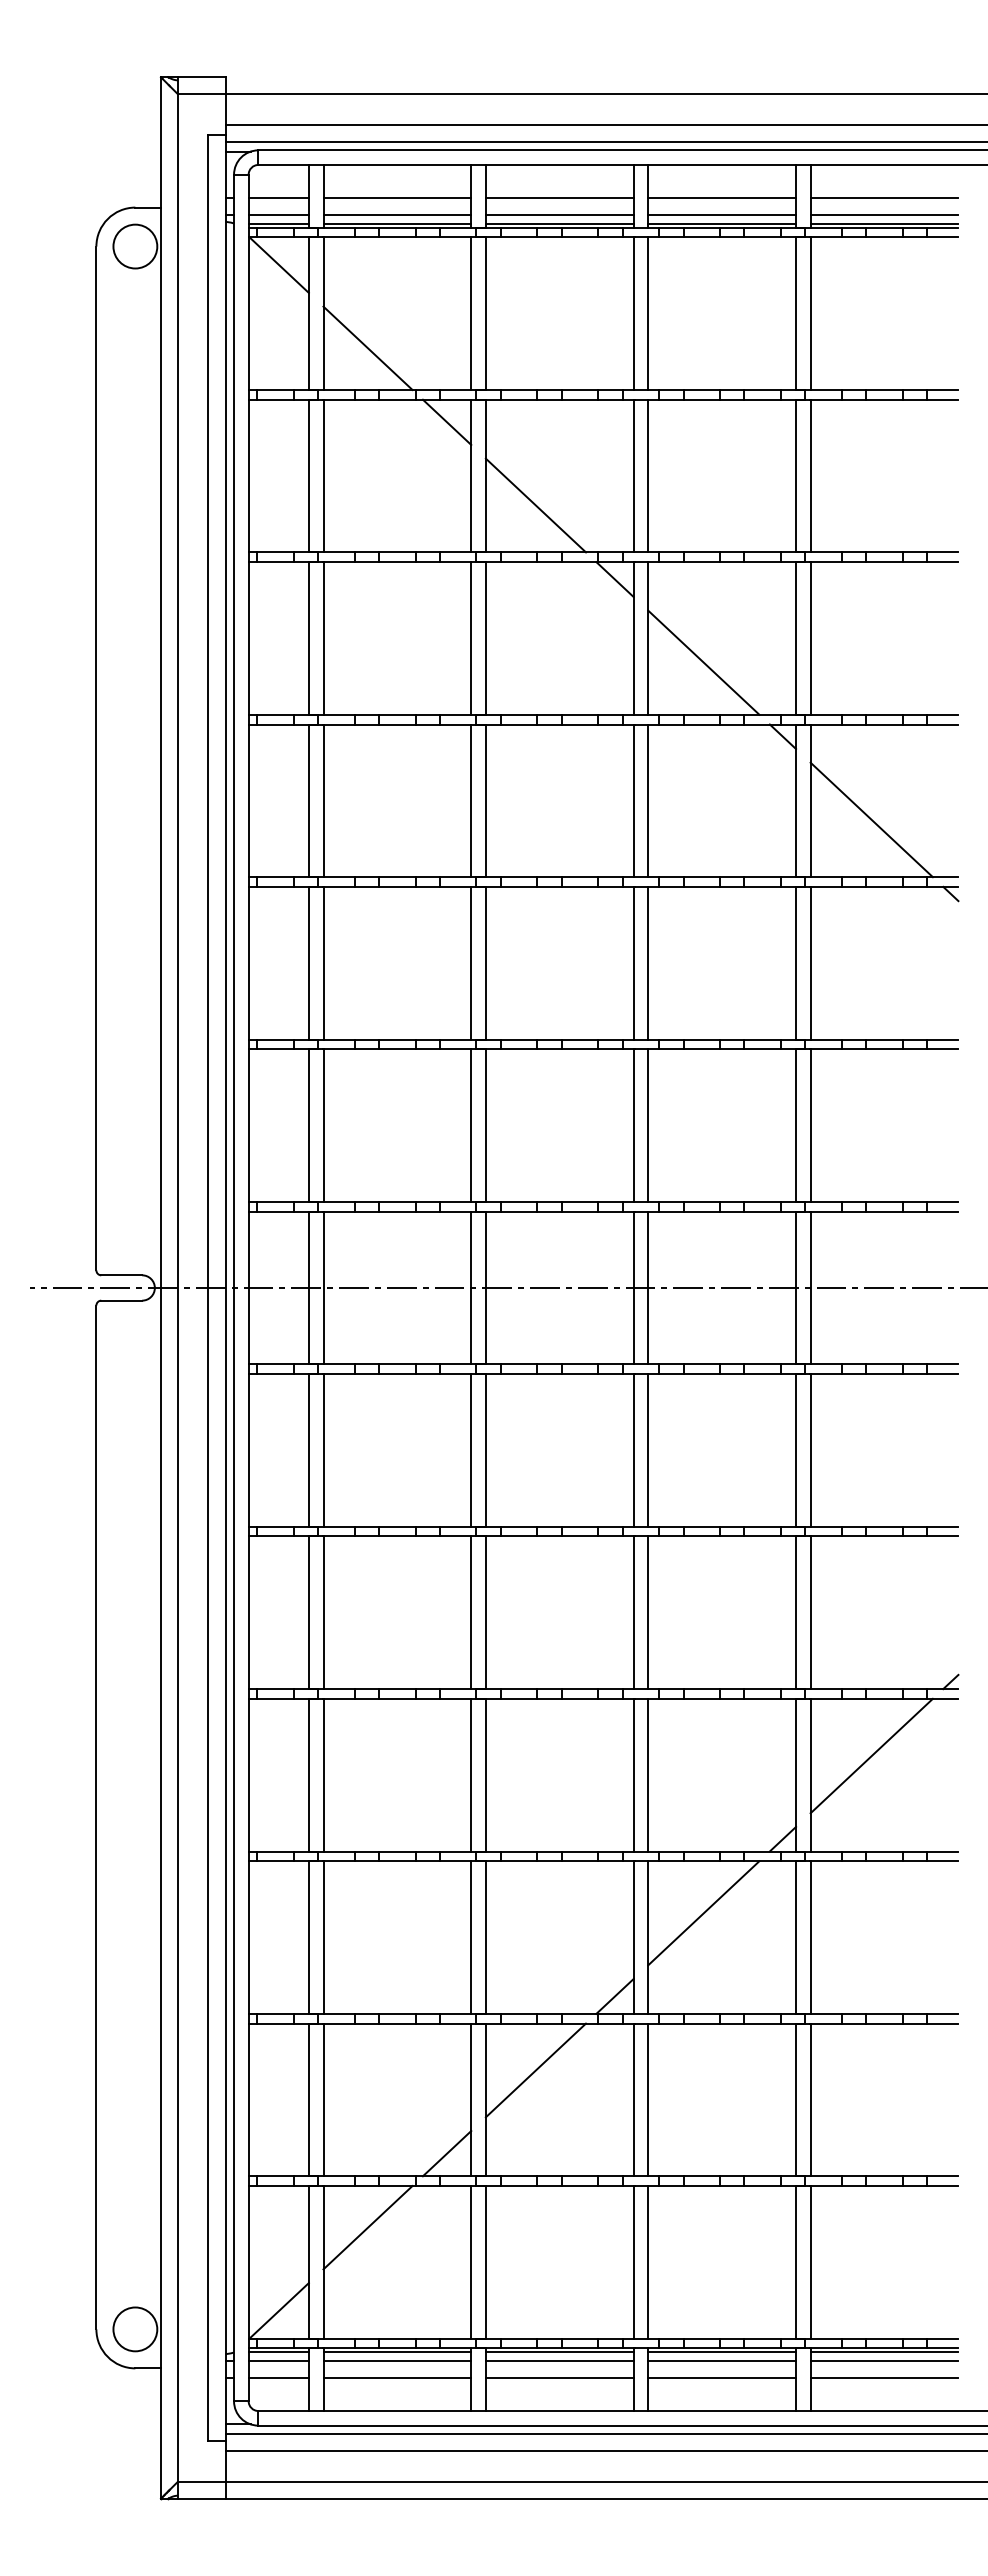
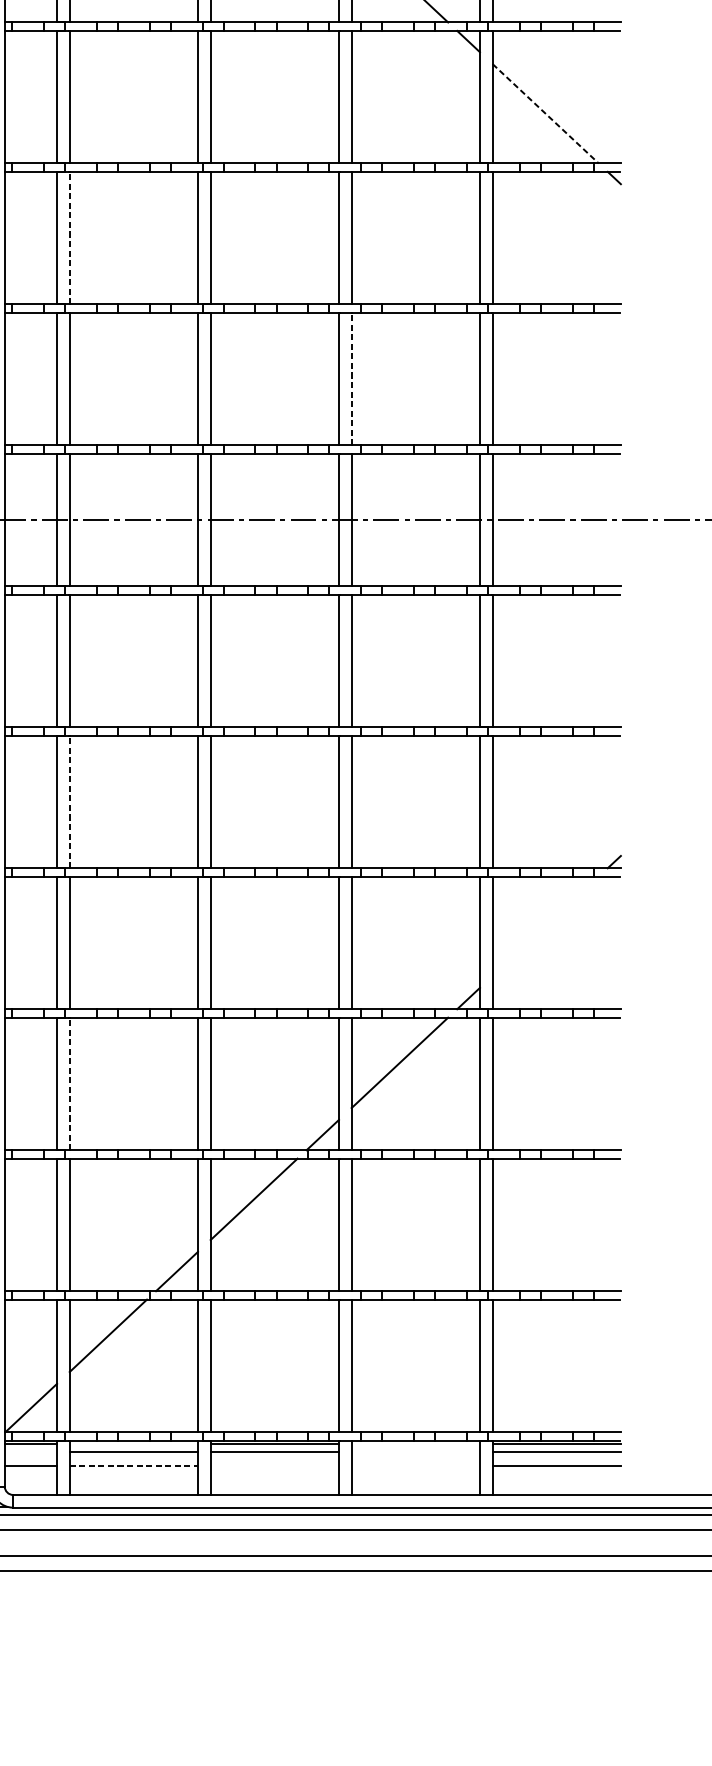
line: (871, 819) -> (545, 113), solid -> dashed
line: (323, 962) -> (69, 237), solid -> dashed
line: (648, 1125) -> (351, 379), solid -> dashed
line: (323, 1612) -> (69, 801), solid -> dashed
line: (871, 1755) -> (545, 925), removed
line: (323, 1937) -> (69, 1083), solid -> dashed
line: (397, 2351) -> (133, 1443), removed
line: (722, 2351) -> (416, 1443), removed
line: (278, 2361) -> (30, 1451), removed
line: (722, 2361) -> (416, 1451), removed
line: (397, 2378) -> (133, 1466), solid -> dashed
line: (559, 2378) -> (274, 1466), removed
line: (722, 2378) -> (416, 1466), removed

